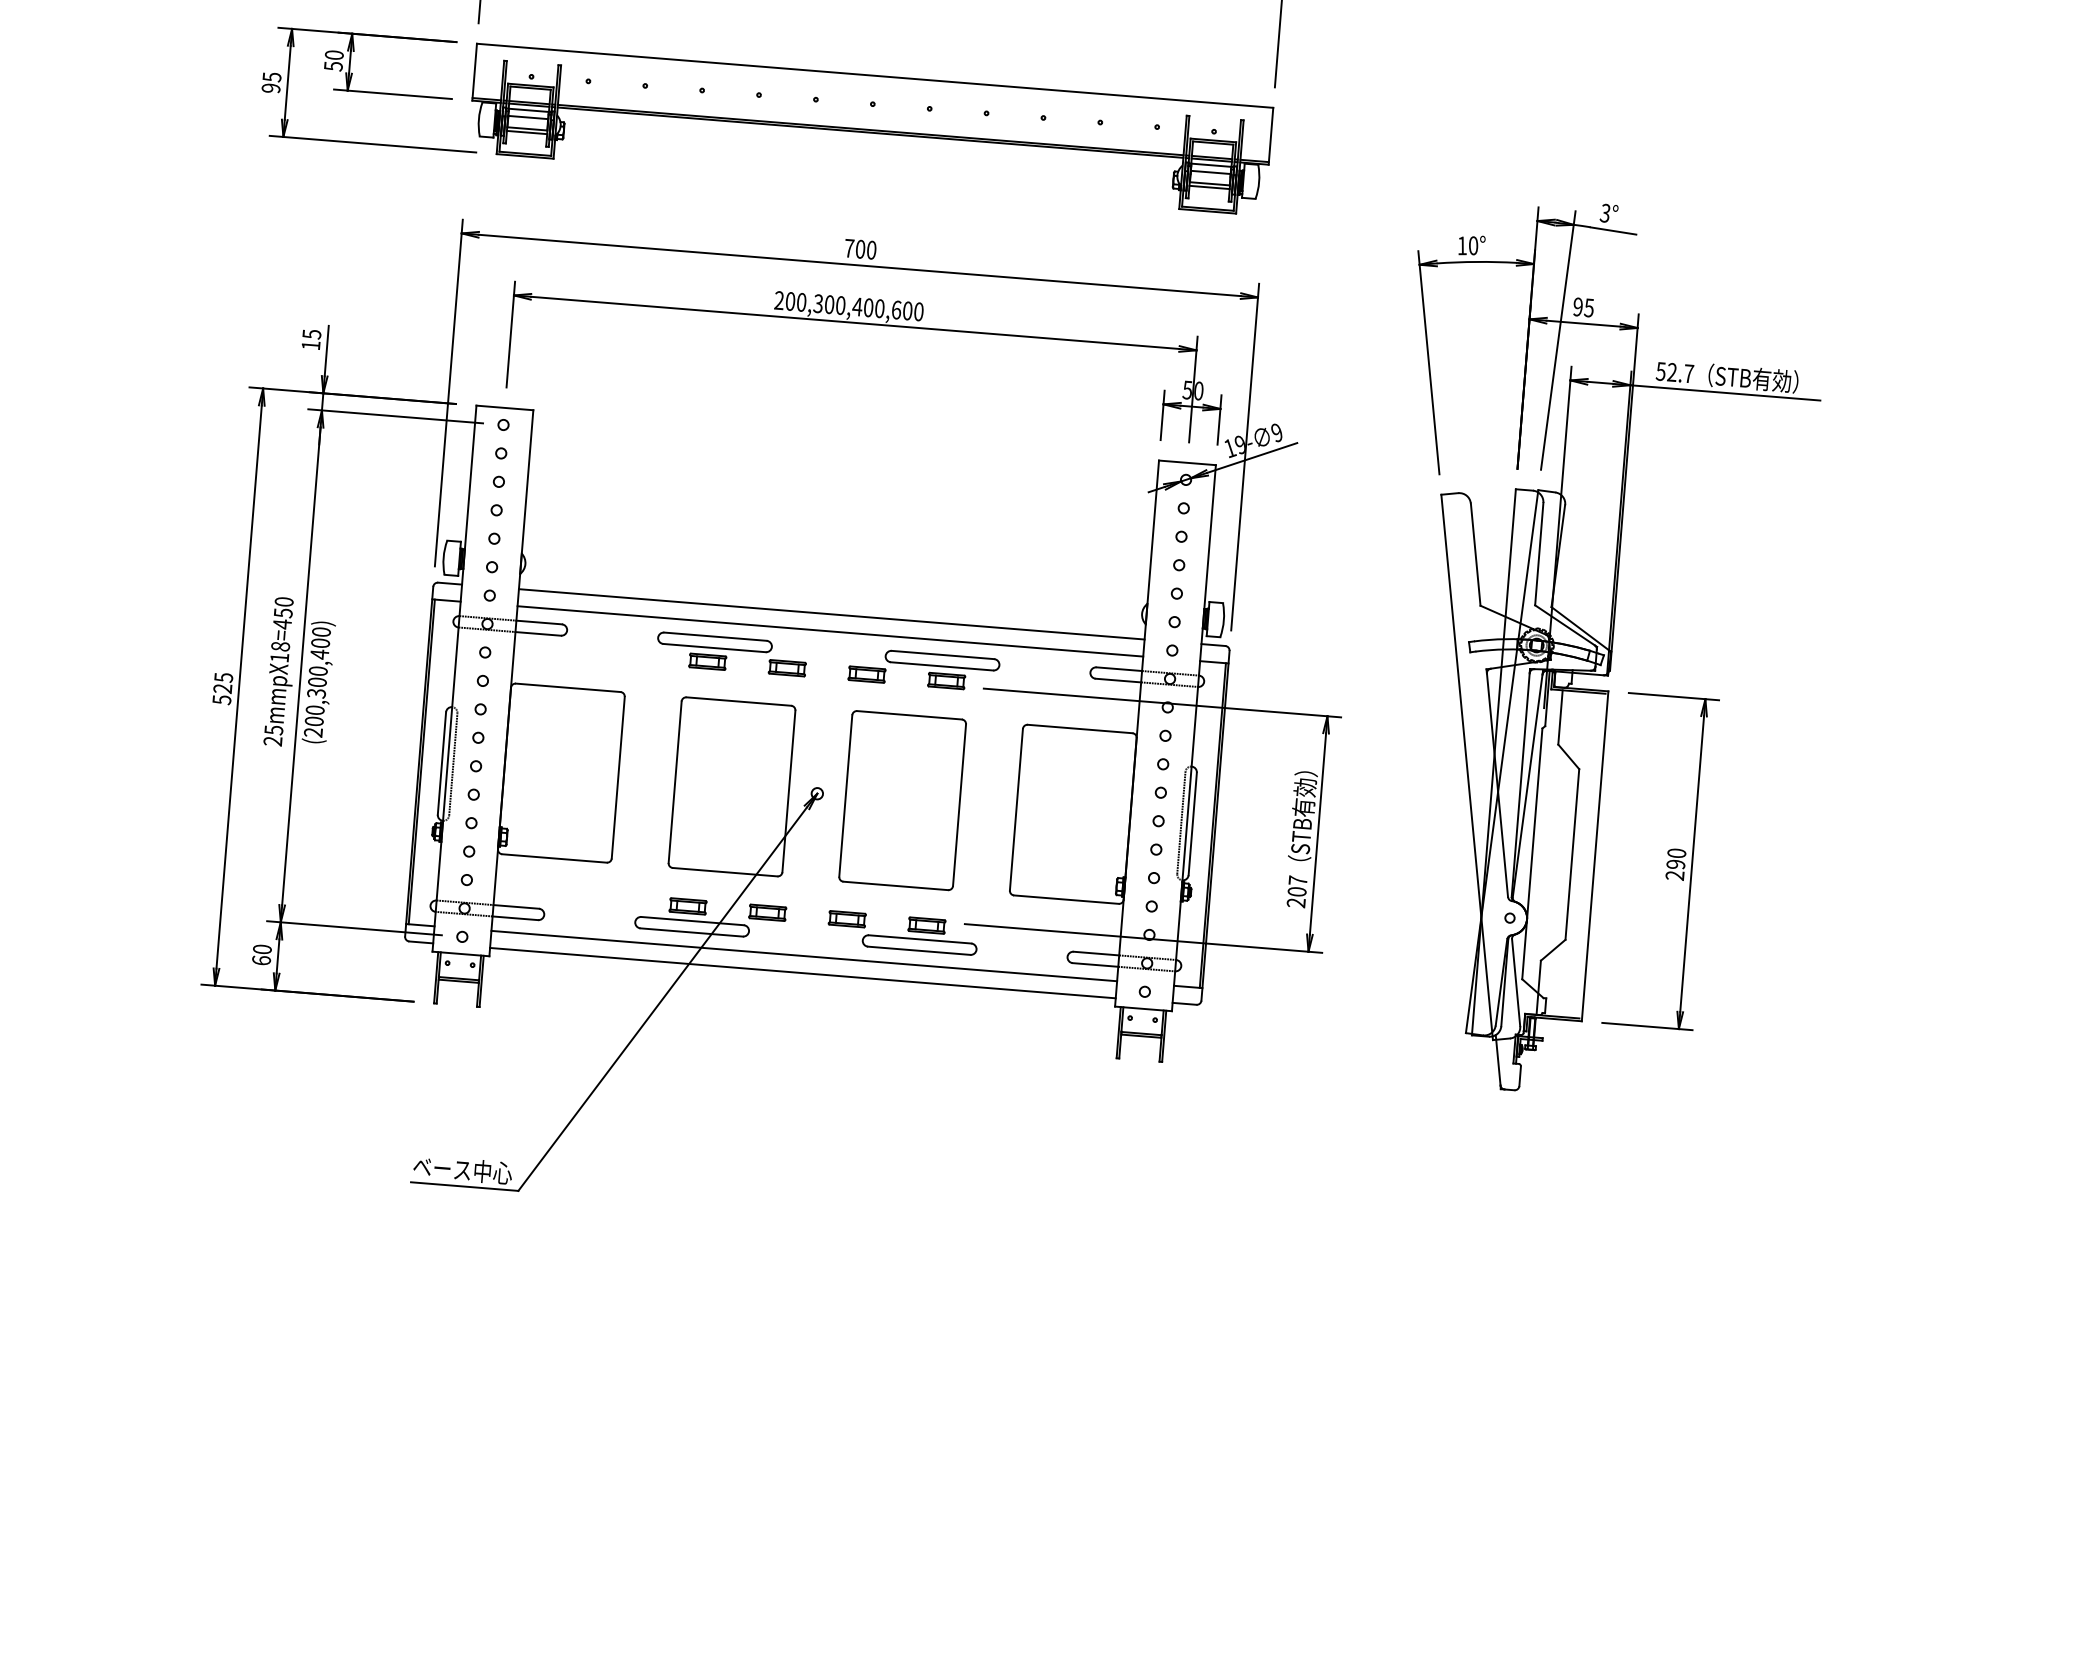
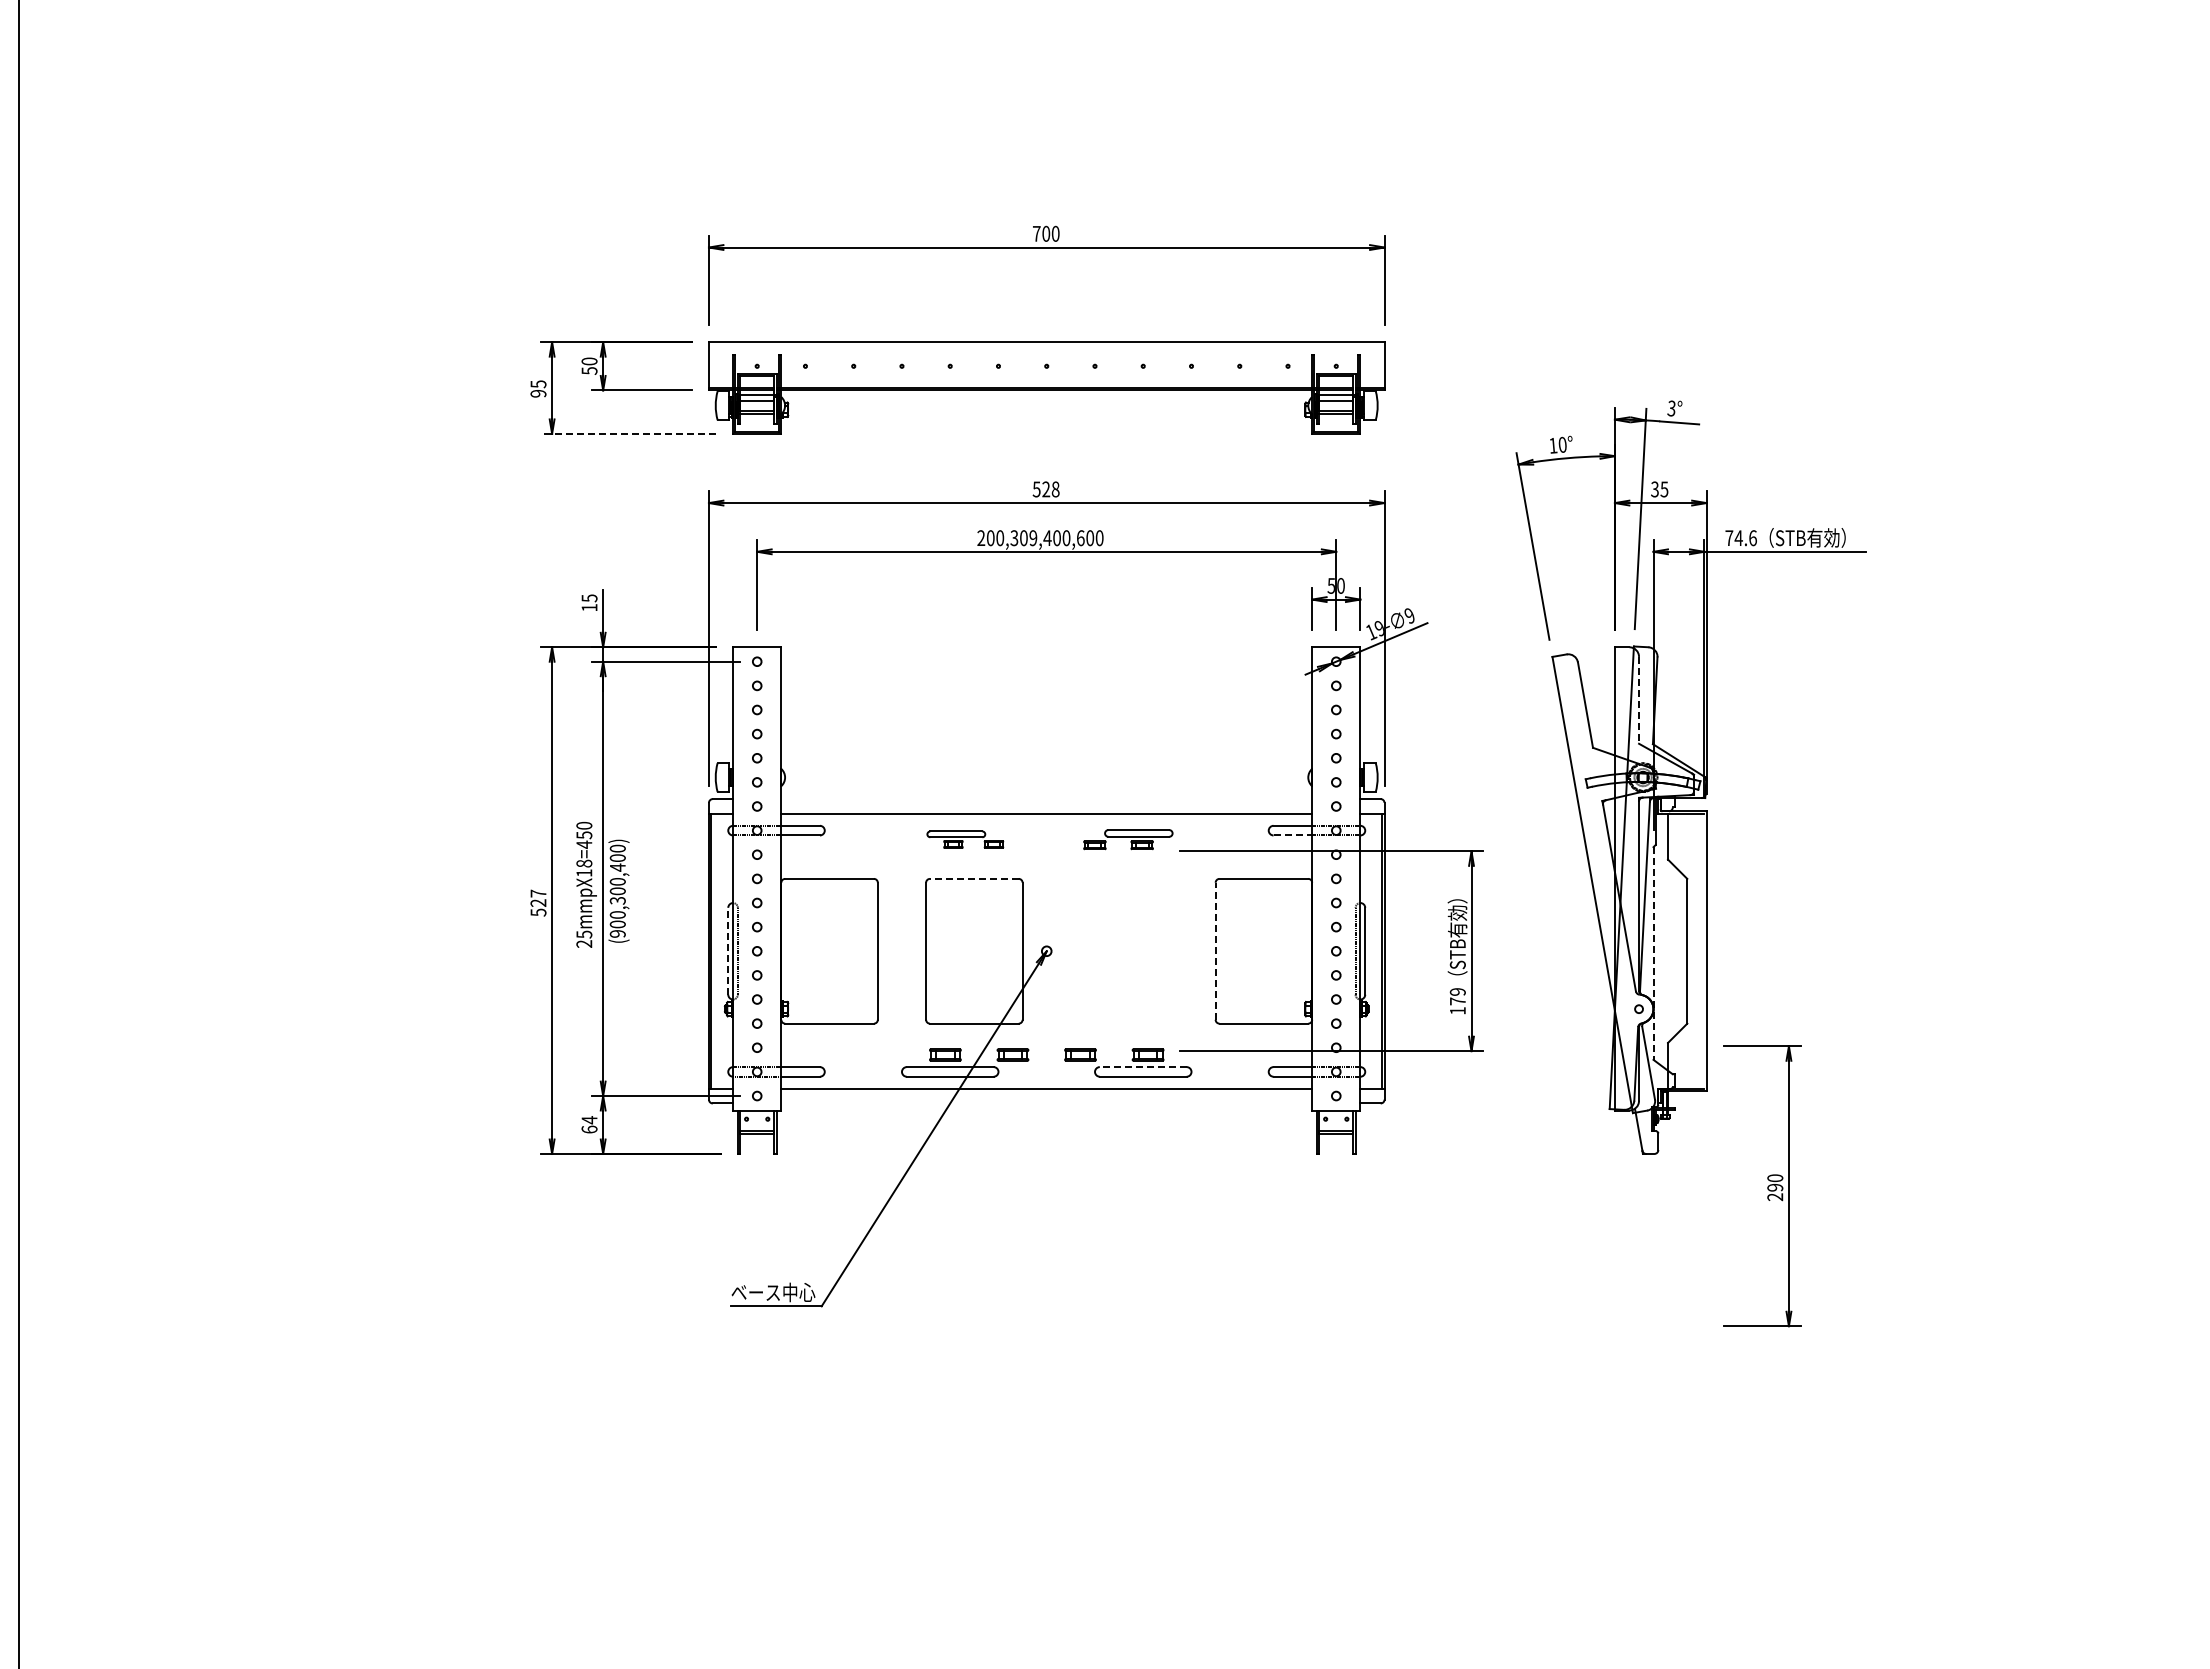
line: (373, 143) -> (628, 433), solid -> dashed
text: (859, 249) -> (1045, 489), 700 -> 528
text: (840, 305) -> (1033, 538), 200,300,400,600 -> 200,309,400,600
text: (1577, 307) -> (1654, 489), 95 -> 35
text: (1674, 372) -> (1740, 538), 52.7 -> 74.6
line: (1539, 554) -> (1639, 700), solid -> dashed
line: (831, 614) -> (1046, 799), removed
part: (732, 654) -> (965, 839), size x0.6
part: (924, 669) -> (1128, 839), size x0.7
text: (223, 677) -> (538, 893), 525 -> 527
line: (1119, 680) -> (1293, 835), solid -> dashed
line: (737, 701) -> (973, 878), solid -> dashed
text: (313, 732) -> (617, 933), (200,300,400) -> (900,300,400)
line: (442, 762) -> (728, 950), solid -> dashed
part: (903, 800) -> (1119, 951), removed
line: (1016, 810) -> (1215, 951), solid -> dashed
line: (1532, 855) -> (1653, 954), solid -> dashed
part: (1660, 861) -> (1762, 1186), moved
text: (1296, 891) -> (1457, 1001), 207 -> 179
line: (919, 939) -> (1142, 1067), solid -> dashed
text: (262, 949) -> (589, 1120), 60 -> 64
line: (802, 973) -> (1046, 1103), removed

